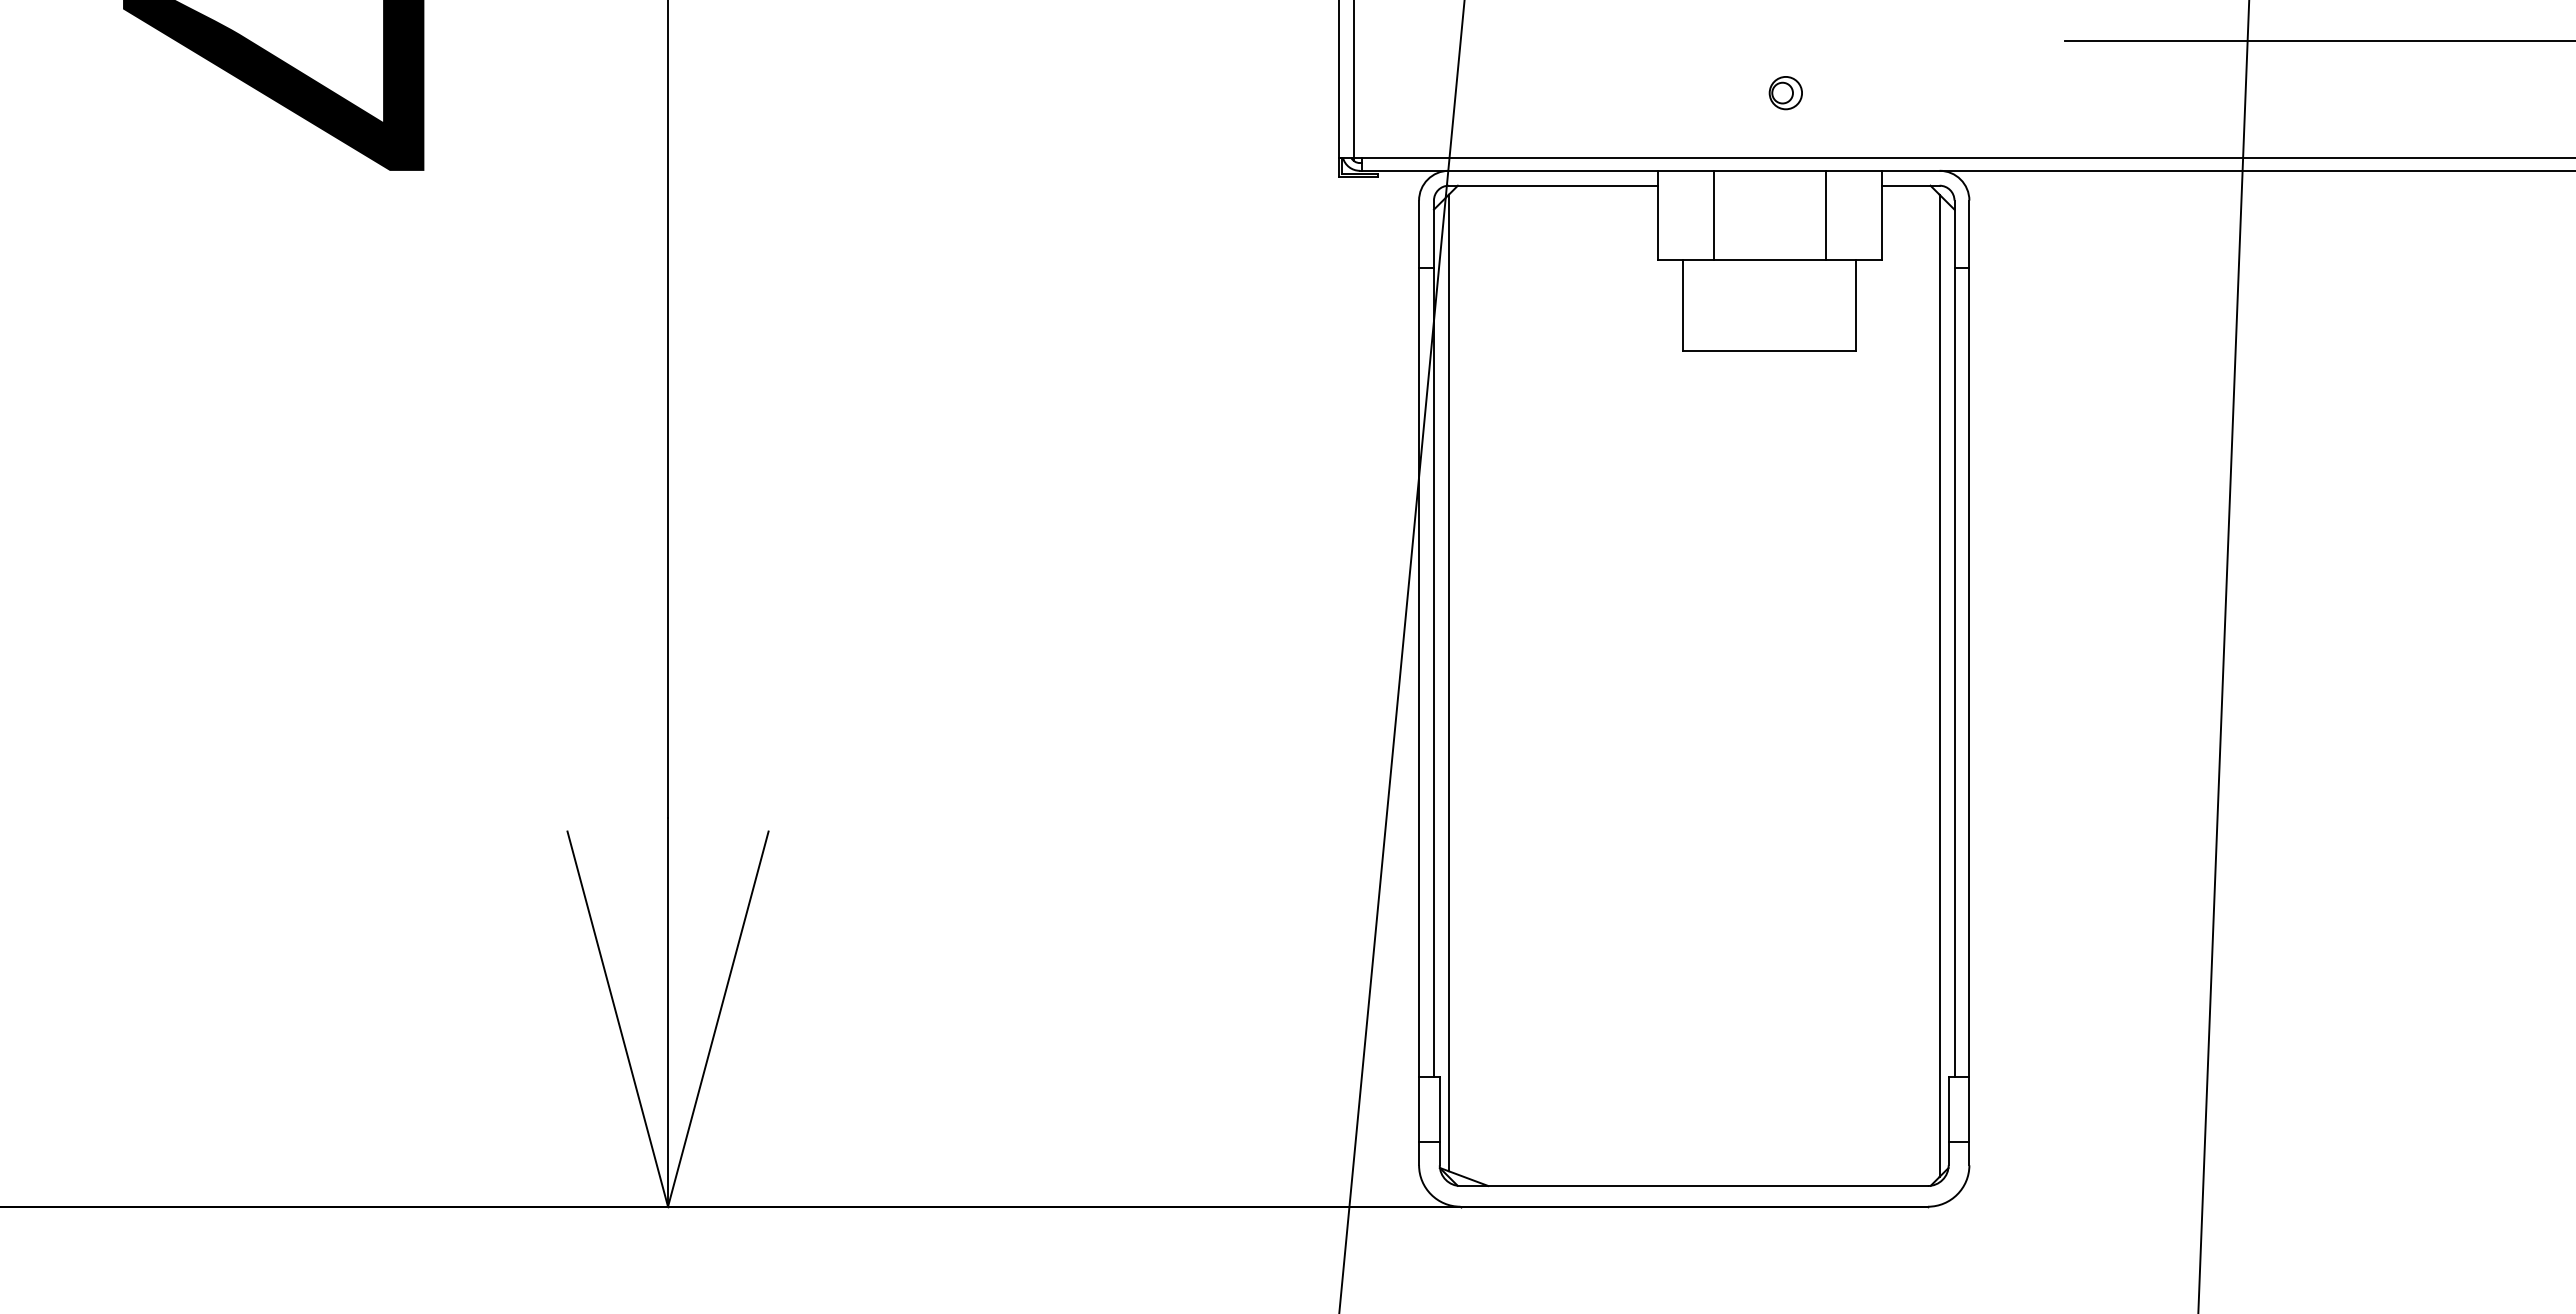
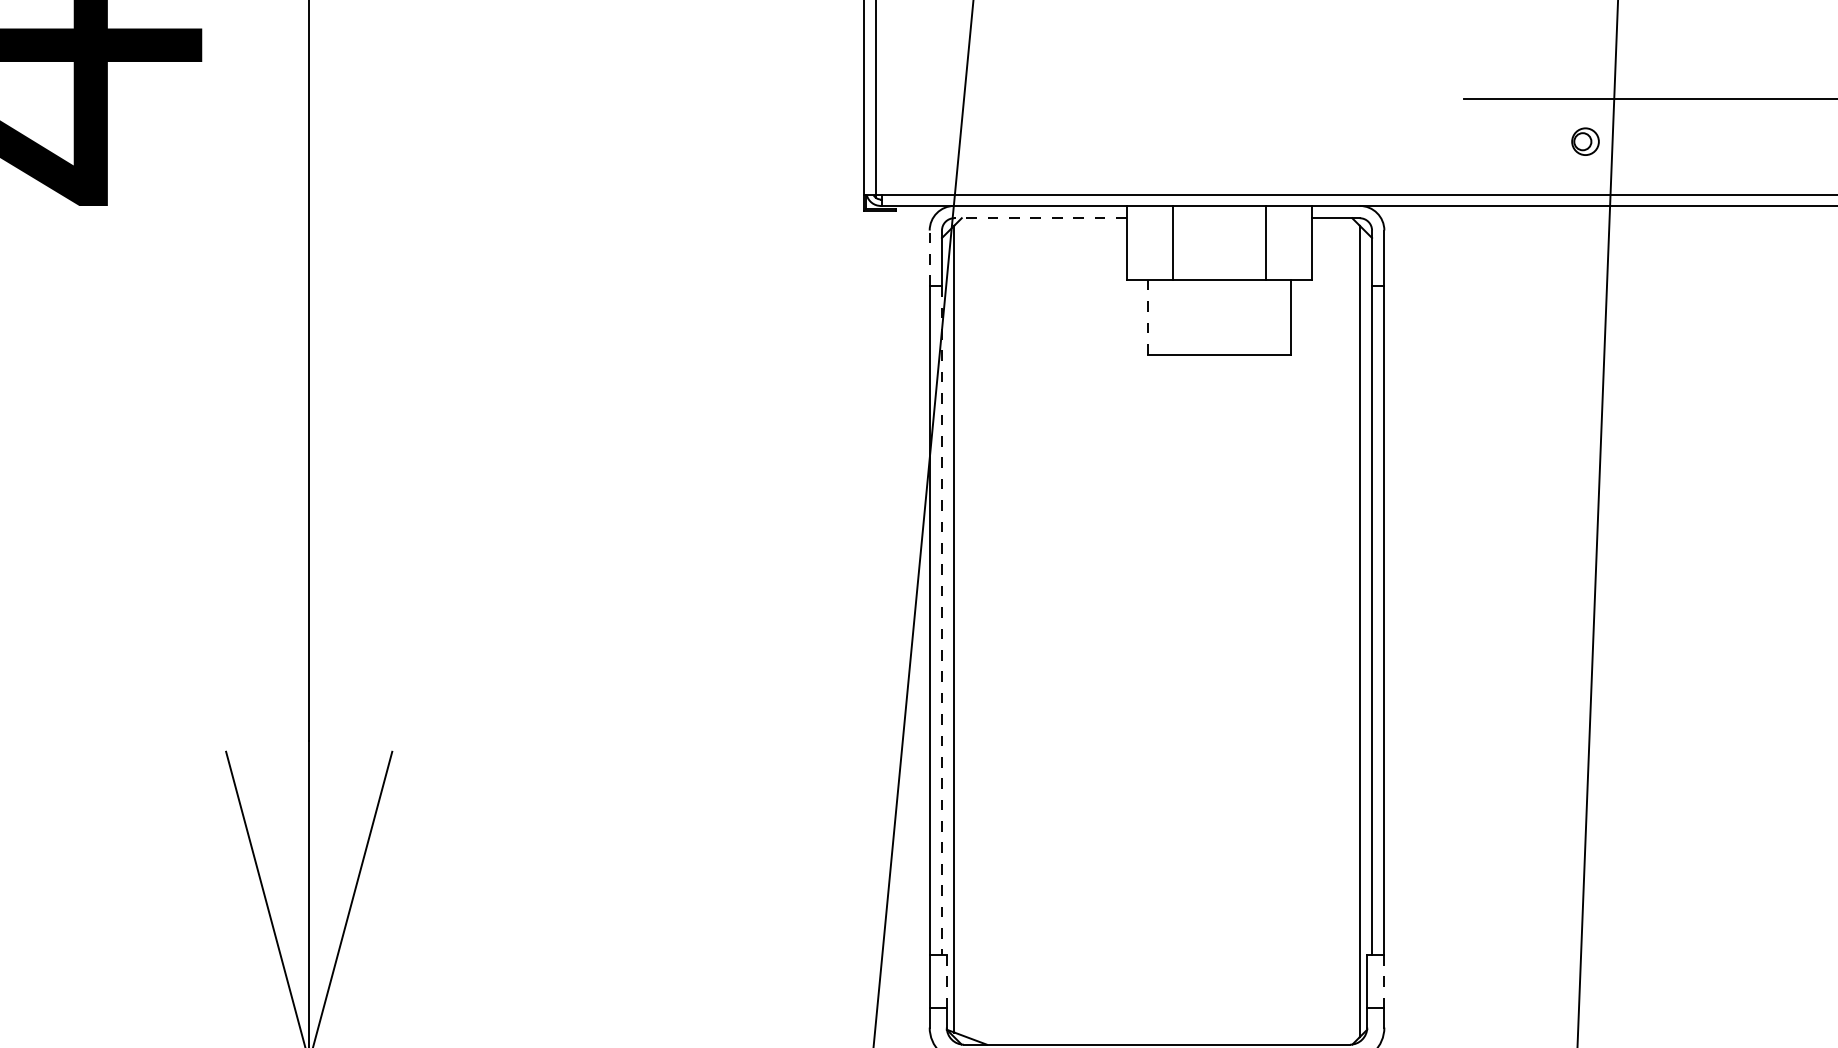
part: (1785, 93) -> (1585, 142), moved
line: (1552, 185) -> (1039, 218), solid -> dashed
line: (1419, 234) -> (930, 258), solid -> dashed
line: (1683, 305) -> (1148, 317), solid -> dashed
line: (1433, 672) -> (941, 620), solid -> dashed
line: (1439, 1109) -> (946, 981), solid -> dashed
line: (1969, 1109) -> (1384, 981), solid -> dashed

